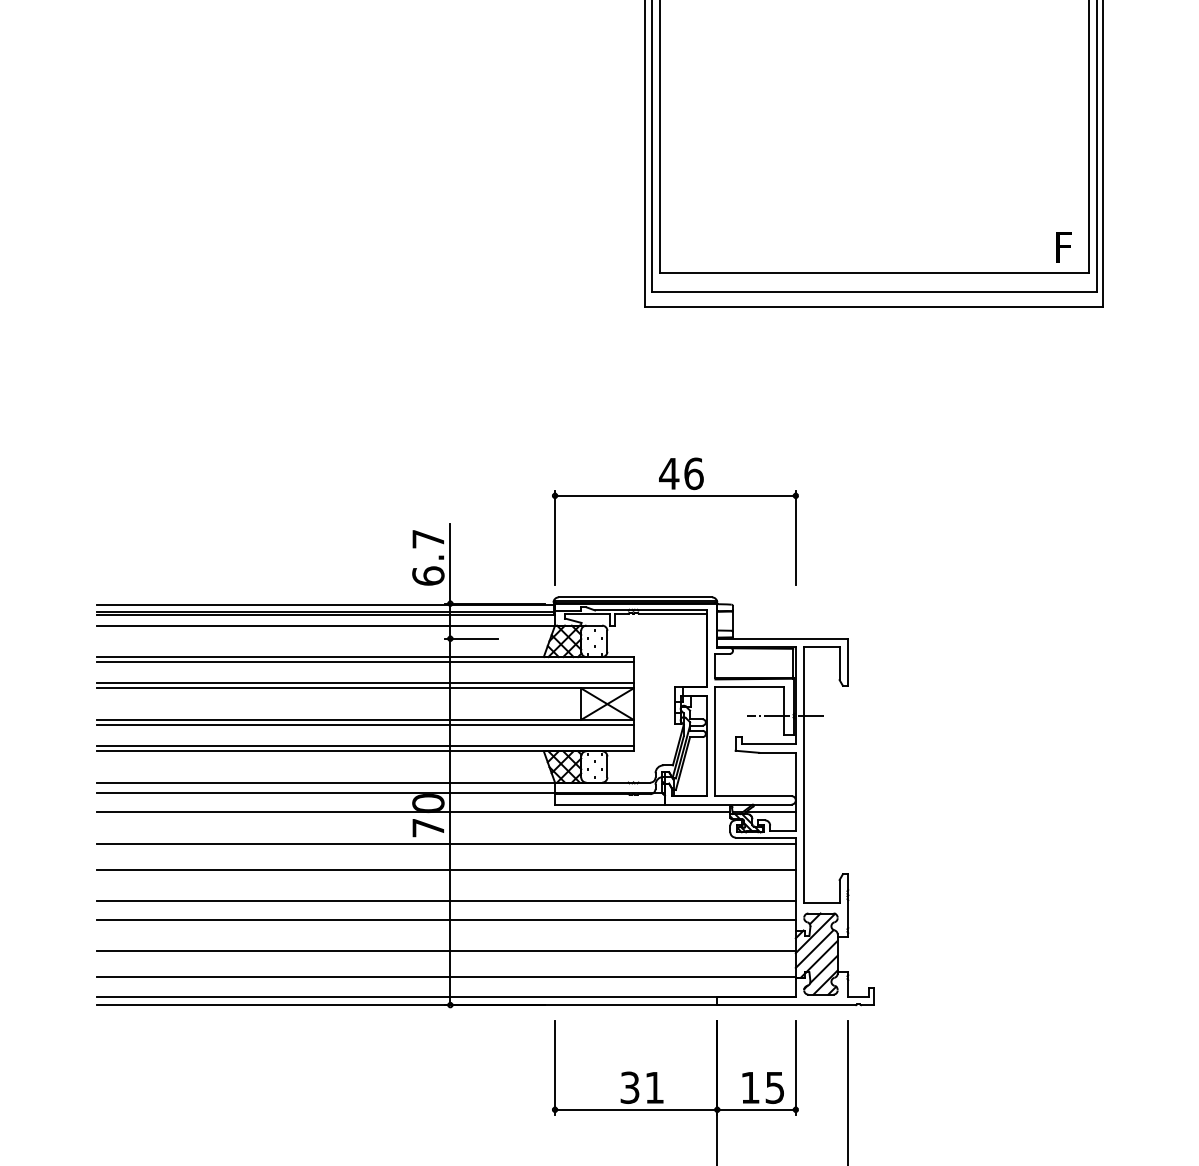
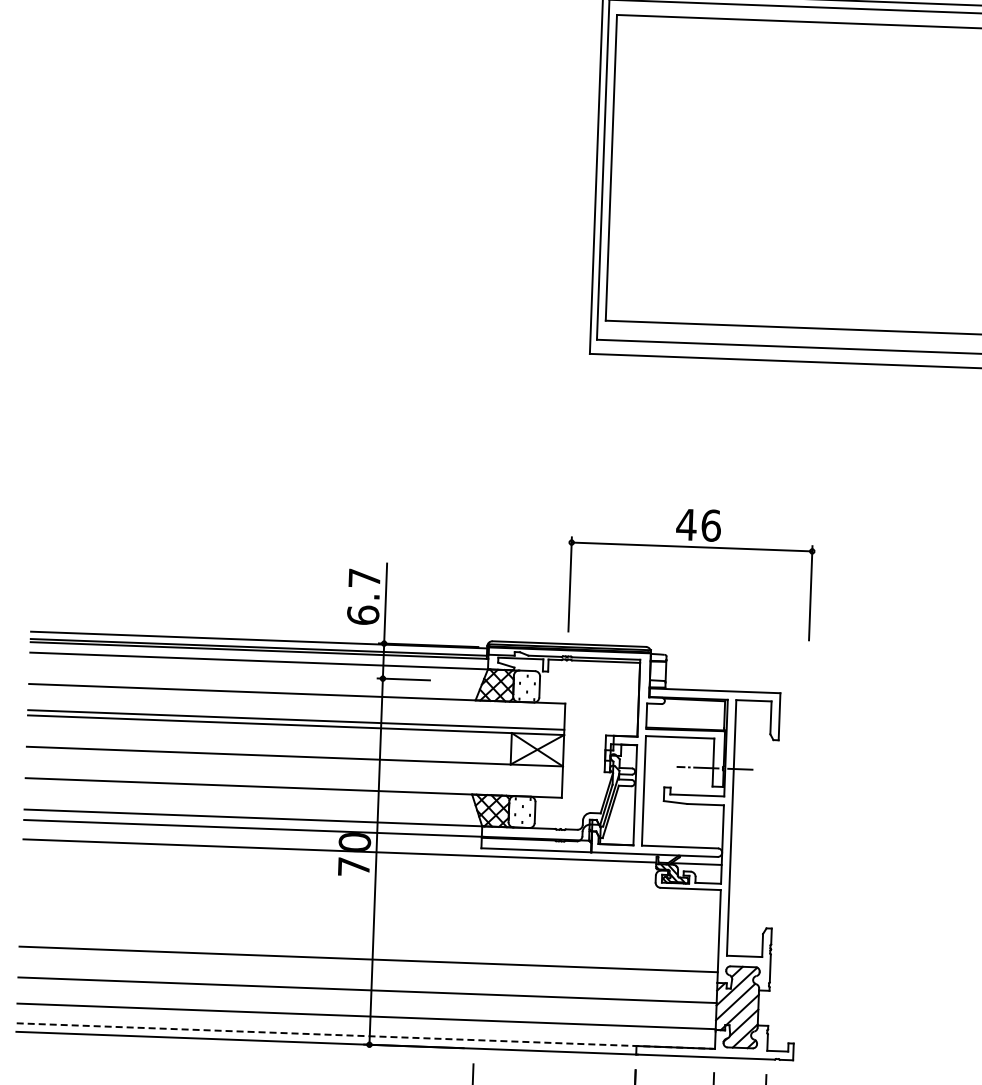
part: (675, 496) -> (692, 547), moved
line: (365, 662) -> (297, 699), removed
line: (365, 725) -> (294, 762), removed
line: (365, 746) -> (294, 783), removed
line: (446, 843) -> (371, 883), removed
line: (446, 870) -> (370, 910), removed
line: (446, 900) -> (369, 940), removed
line: (445, 996) -> (364, 1036), solid -> dashed

